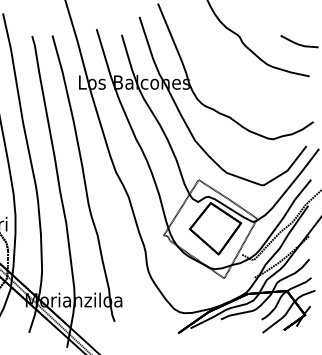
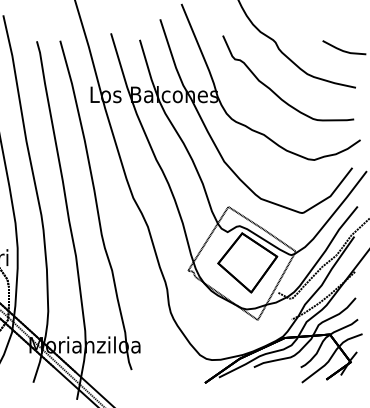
curve: (238, 79) -> (274, 91), added

